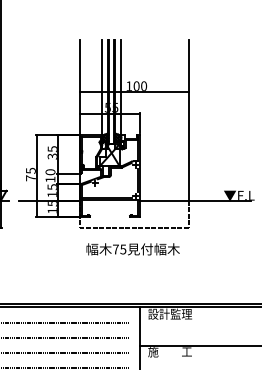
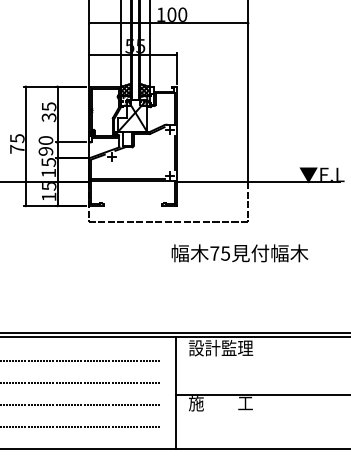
text: (50, 179) -> (45, 151), 10 -> 90
text: (132, 249) -> (239, 253), moved

